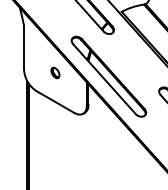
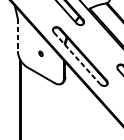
line: (24, 47) -> (18, 35), solid -> dashed
part: (55, 72) -> (41, 53), size x0.6
line: (104, 79) -> (77, 58), solid -> dashed

